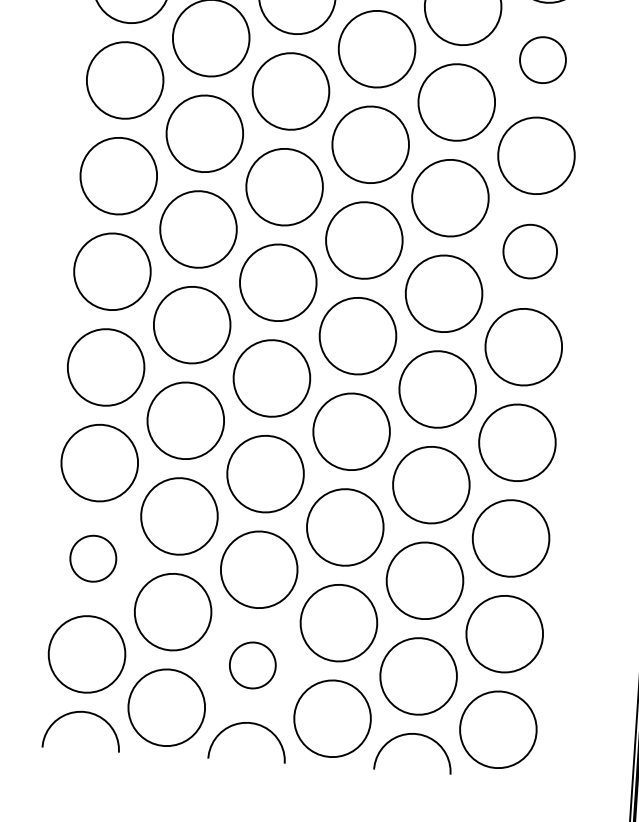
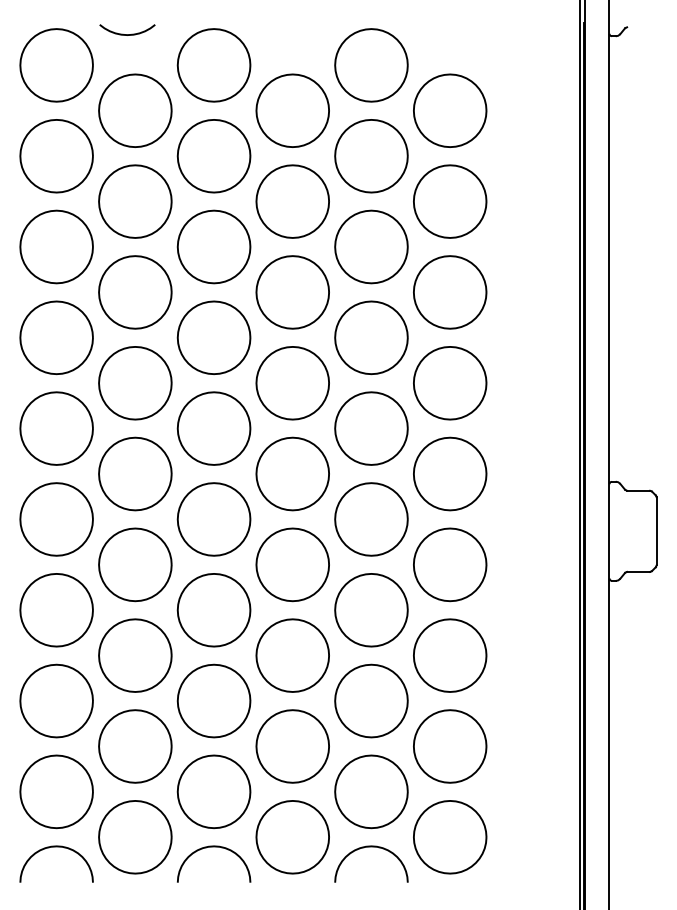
part: (543, 60) -> (450, 201), size x1.67
part: (530, 251) -> (450, 383), size x1.43
part: (93, 558) -> (56, 700), size x1.67
part: (252, 665) -> (213, 791), size x1.67

